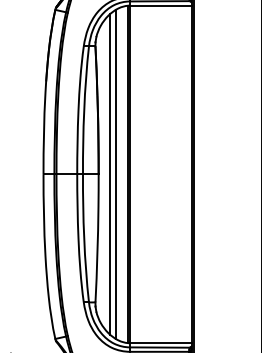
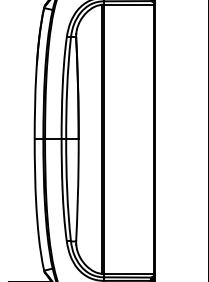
line: (110, 174) -> (88, 139), removed
line: (115, 174) -> (92, 139), removed

